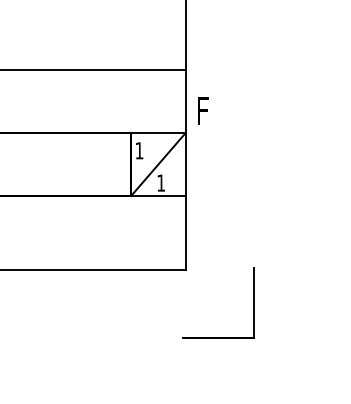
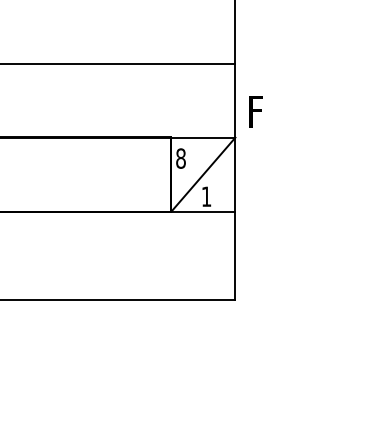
text: (139, 150) -> (180, 158), 1 -> 8
part: (253, 302) -> (315, 337), removed

